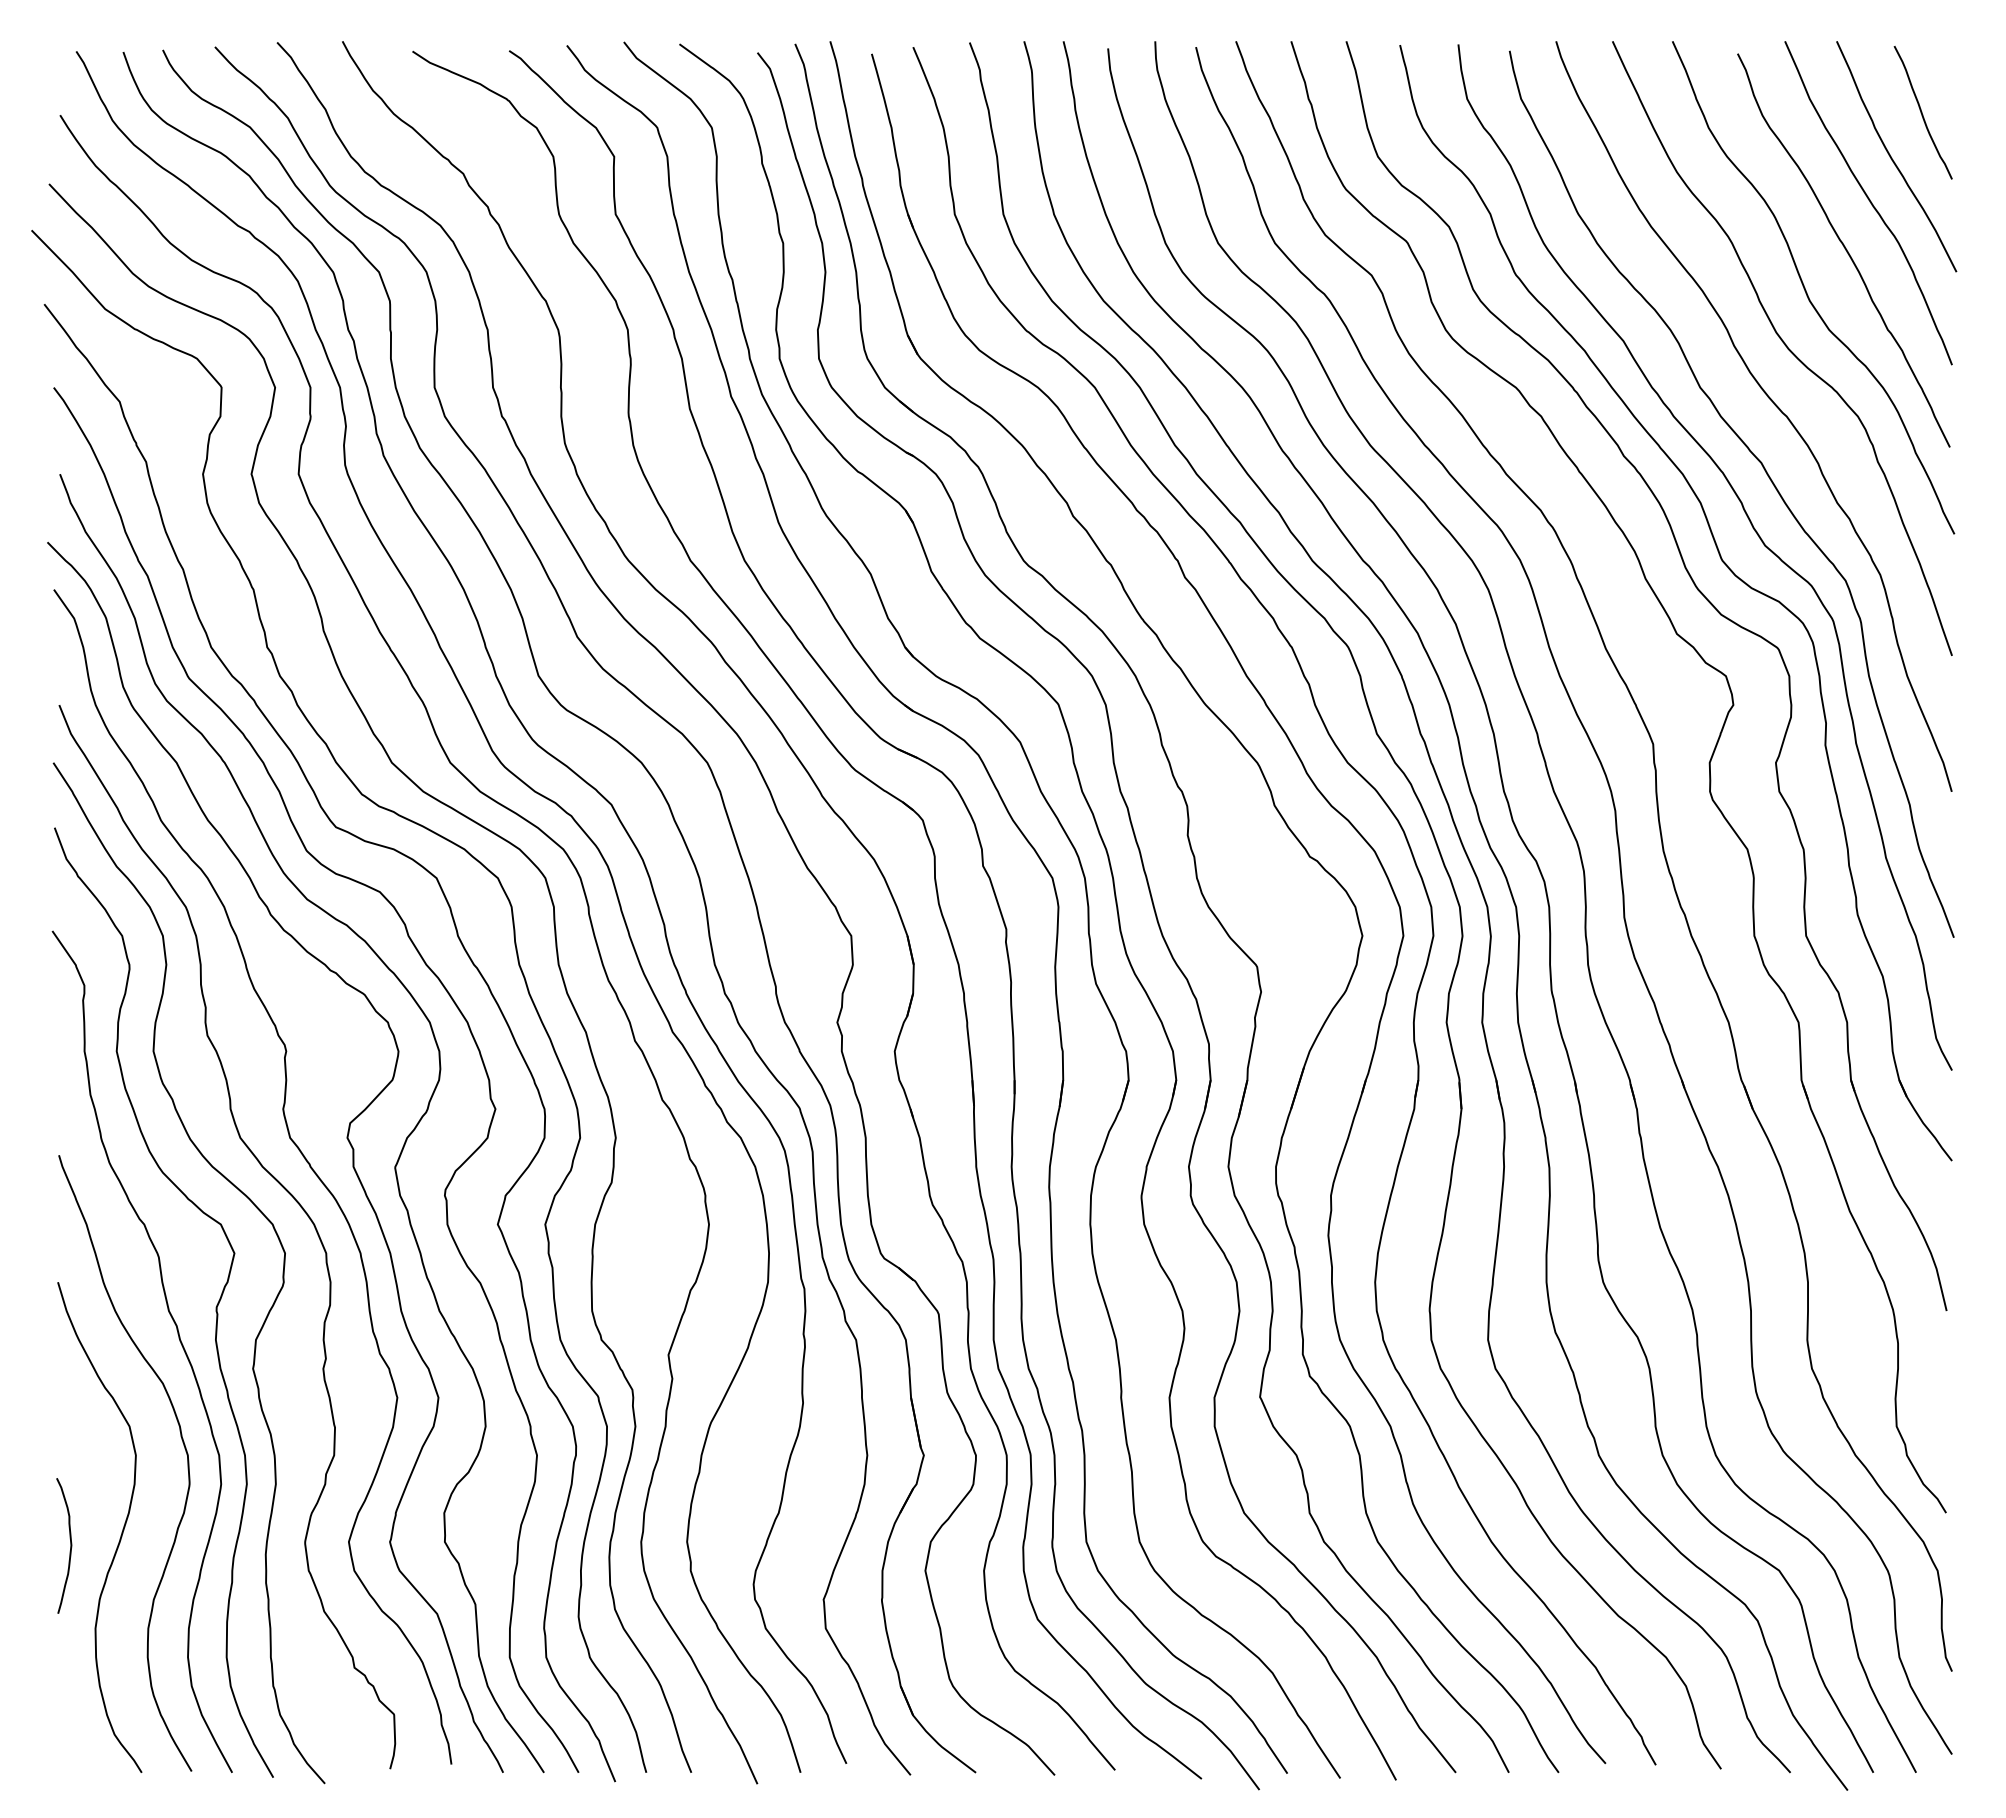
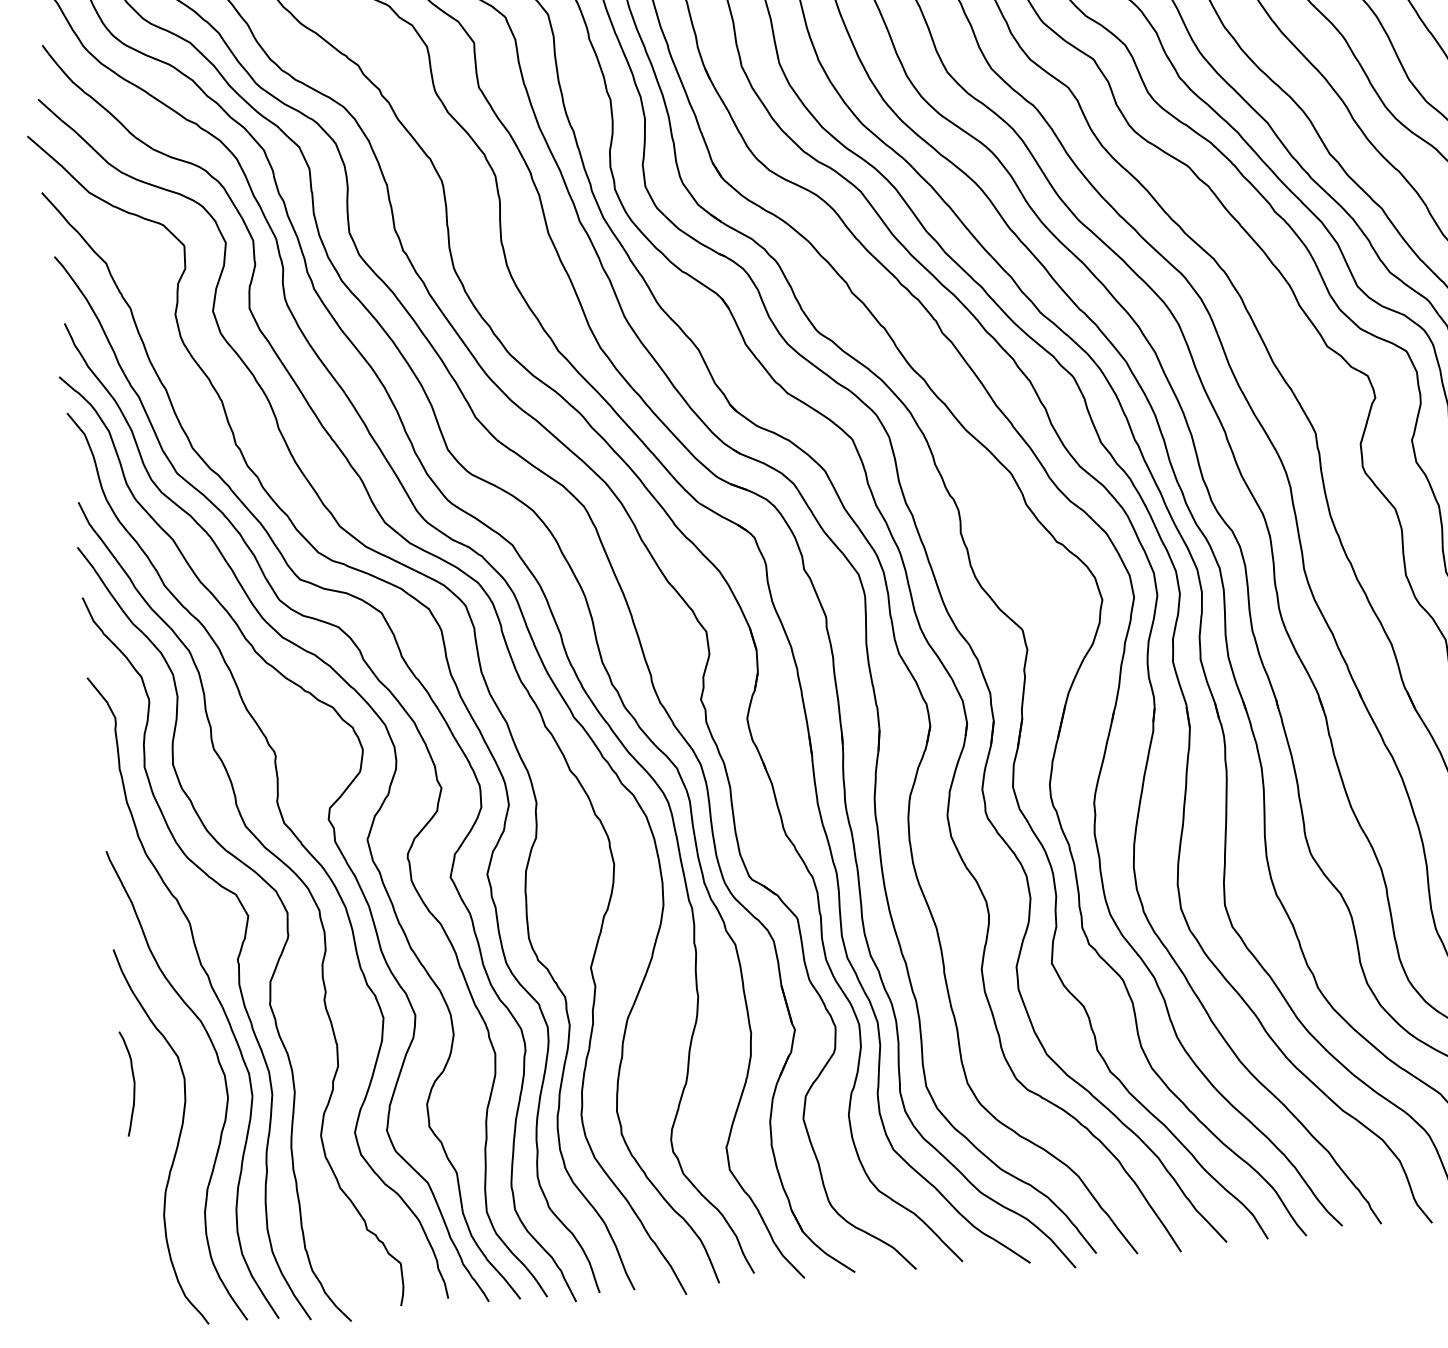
curve: (70, 1545) -> (133, 1082), moved

